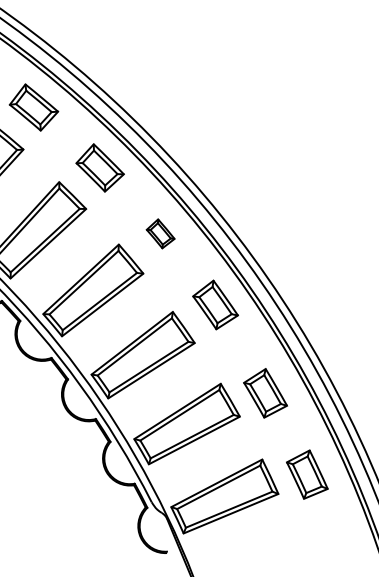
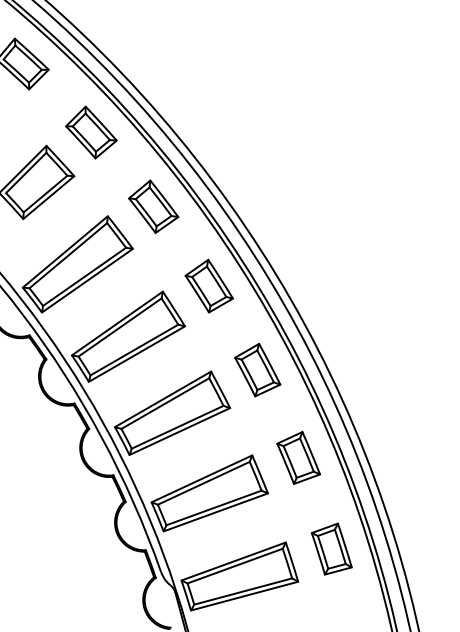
part: (159, 233) -> (208, 285), size x1.67
part: (265, 392) -> (298, 457), moved
part: (306, 474) -> (331, 548), moved

